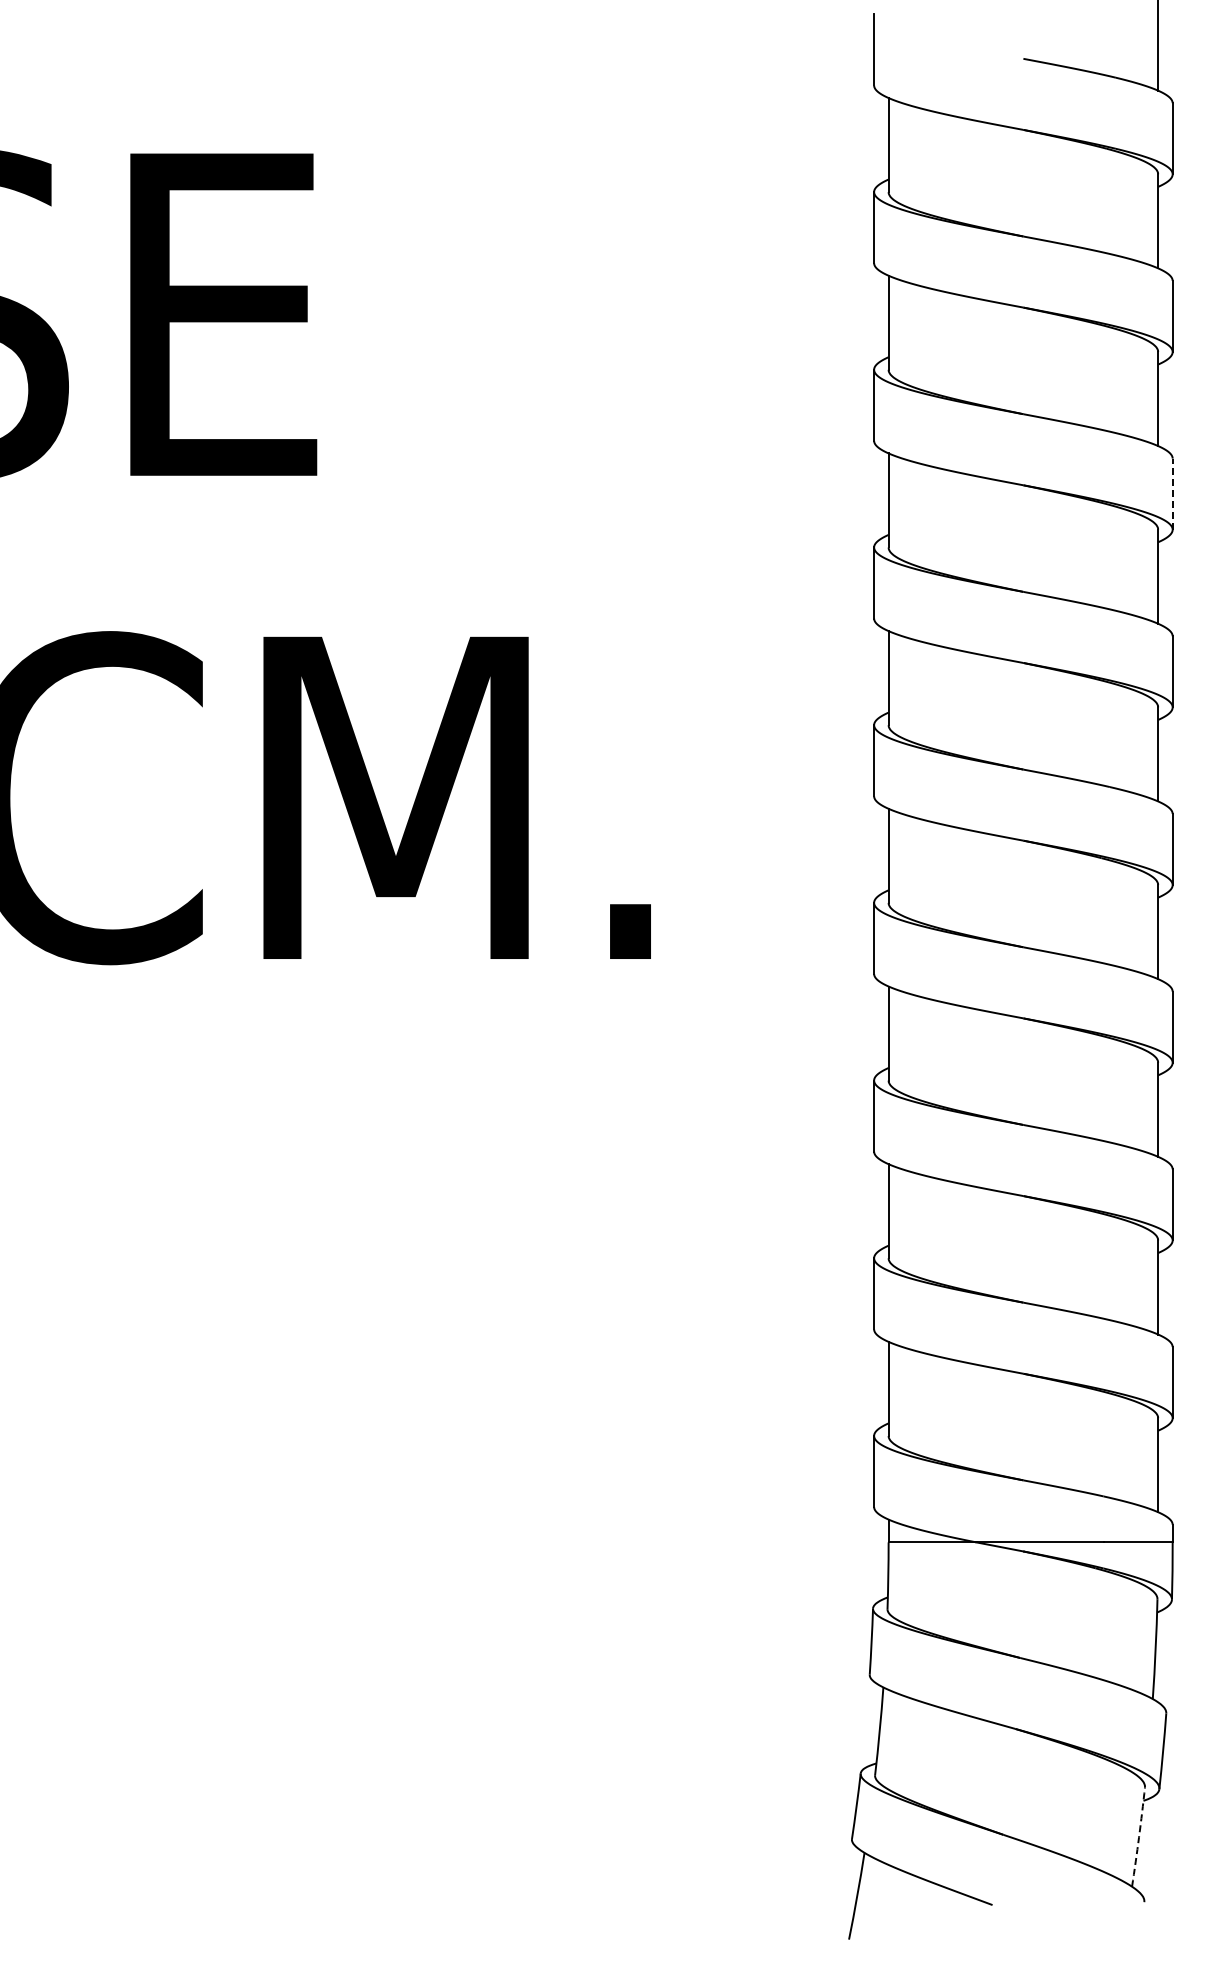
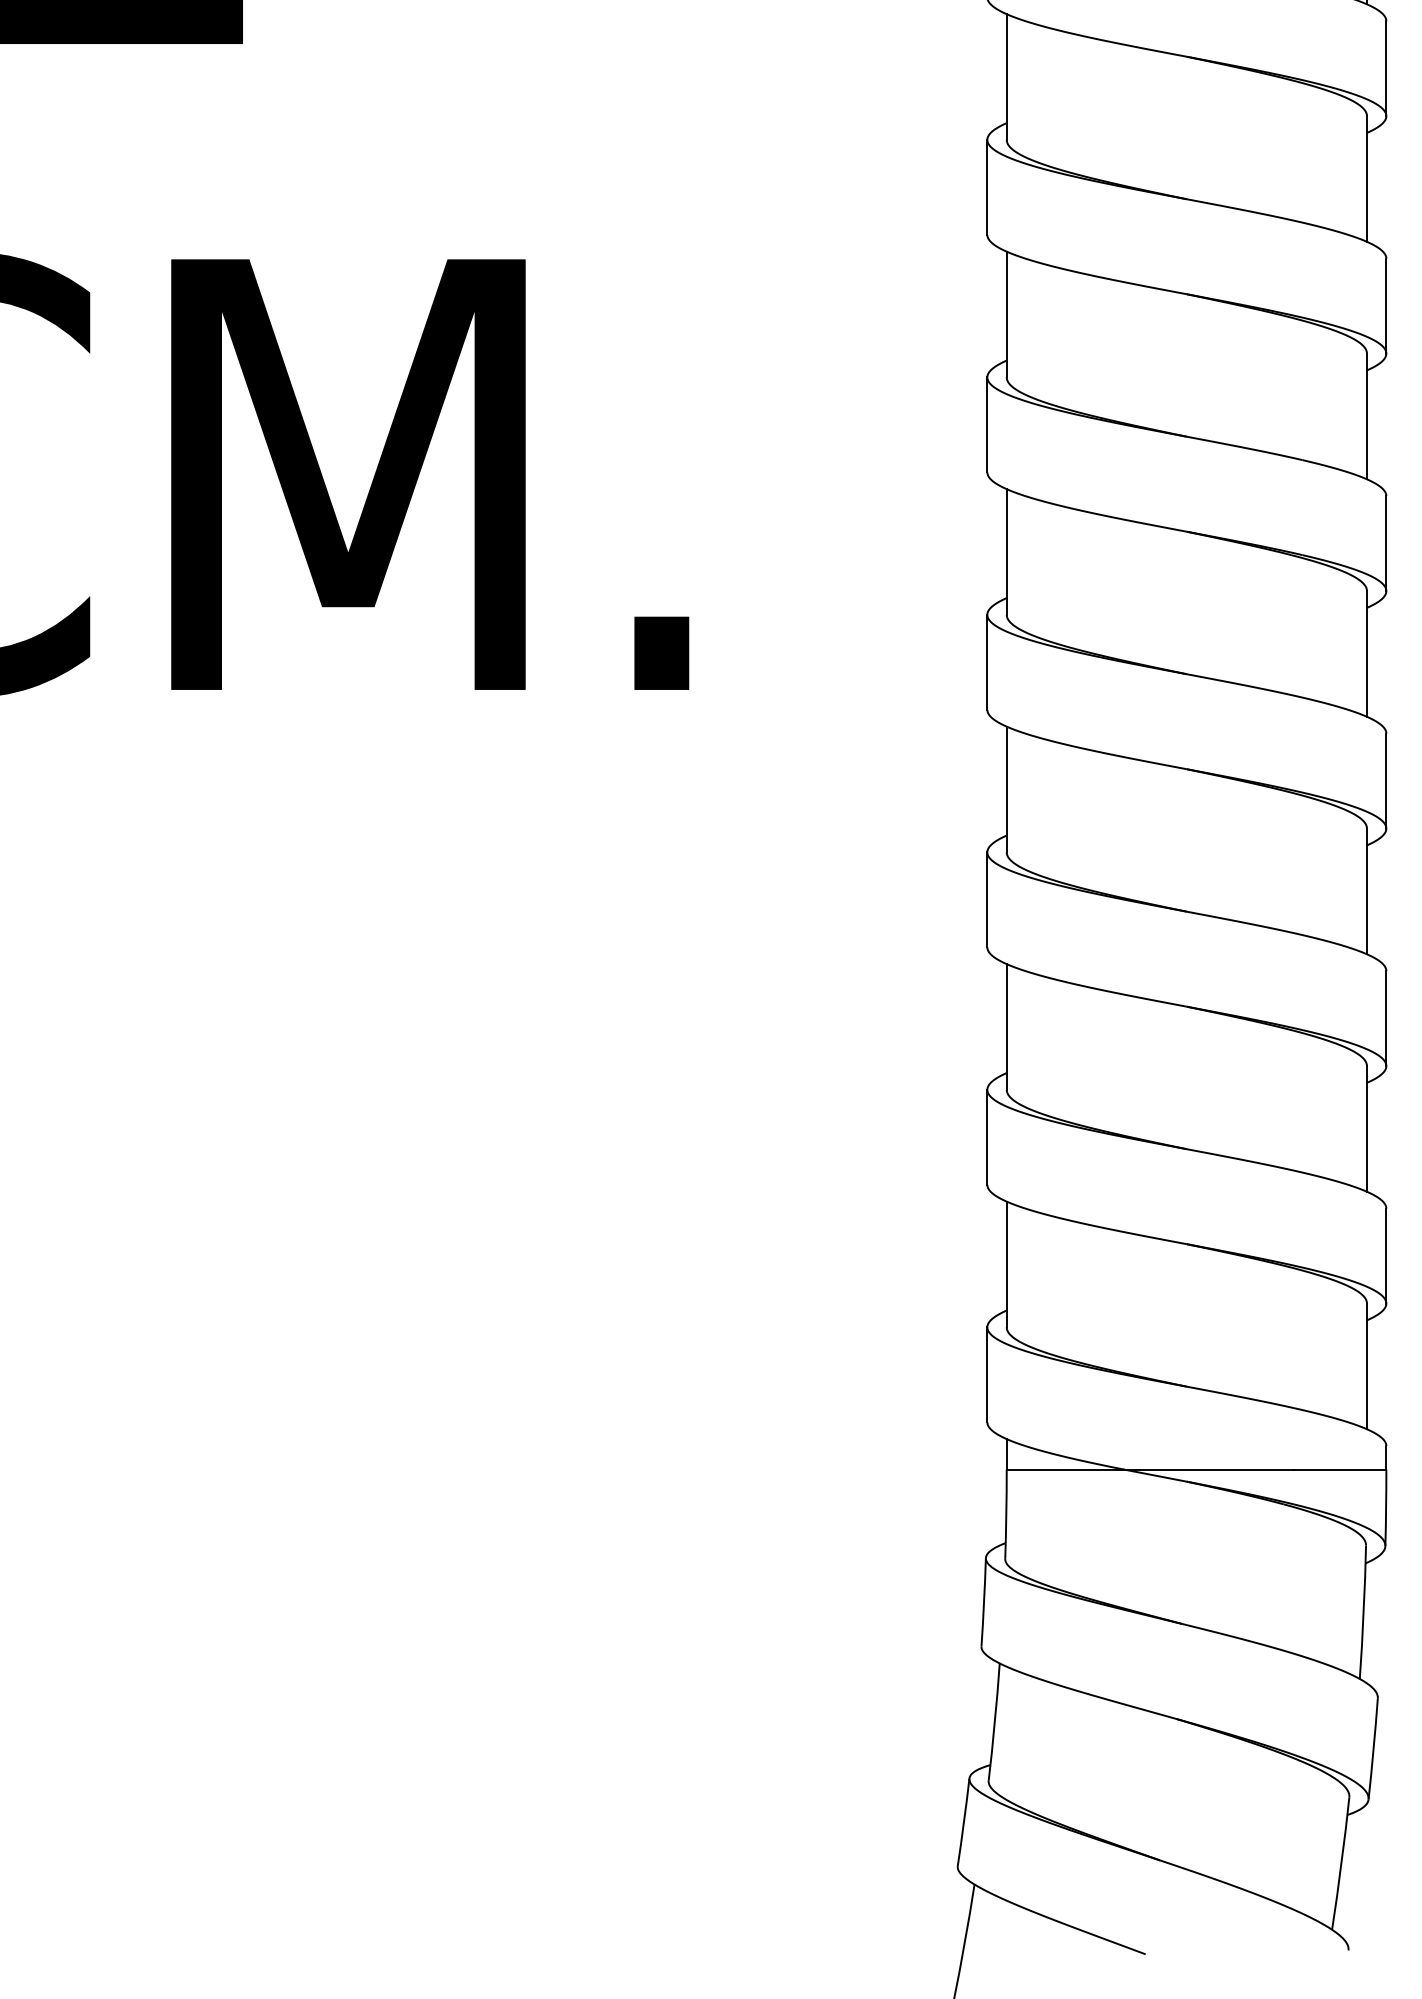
line: (1172, 494) -> (1386, 69), dashed -> solid
arc: (1139, 1837) -> (1342, 1864), dashed -> solid

